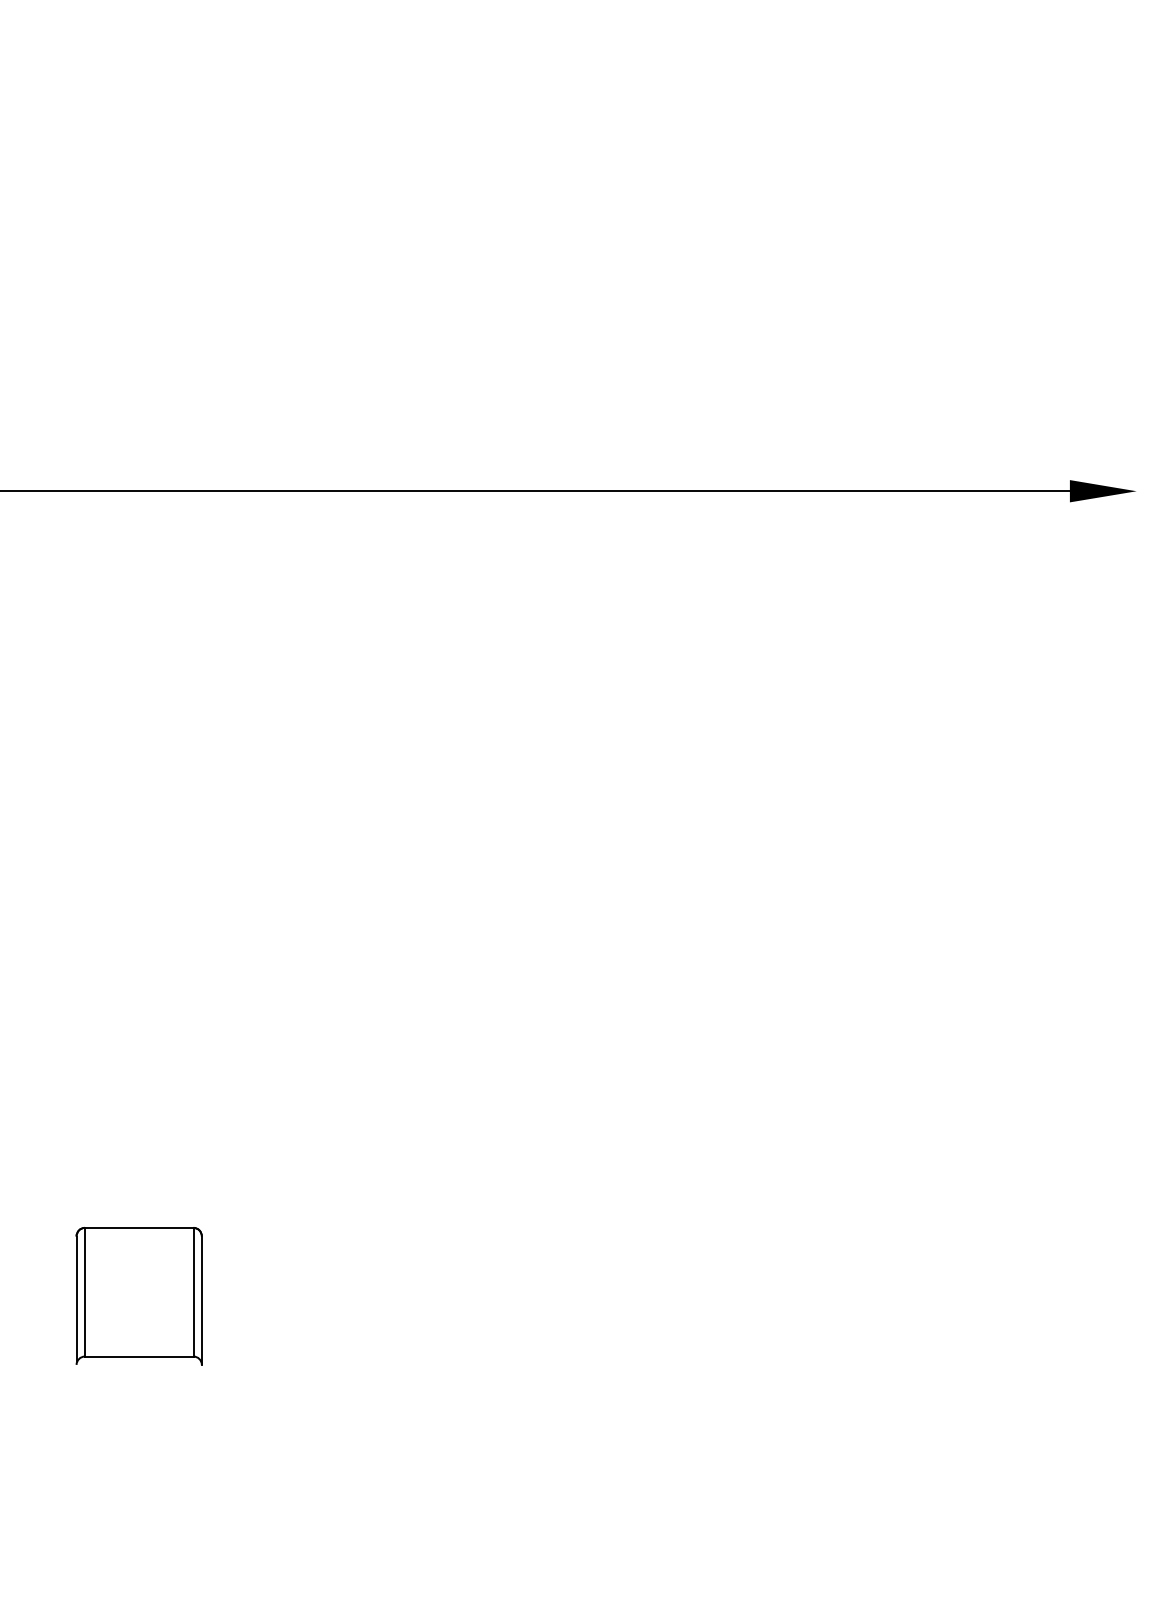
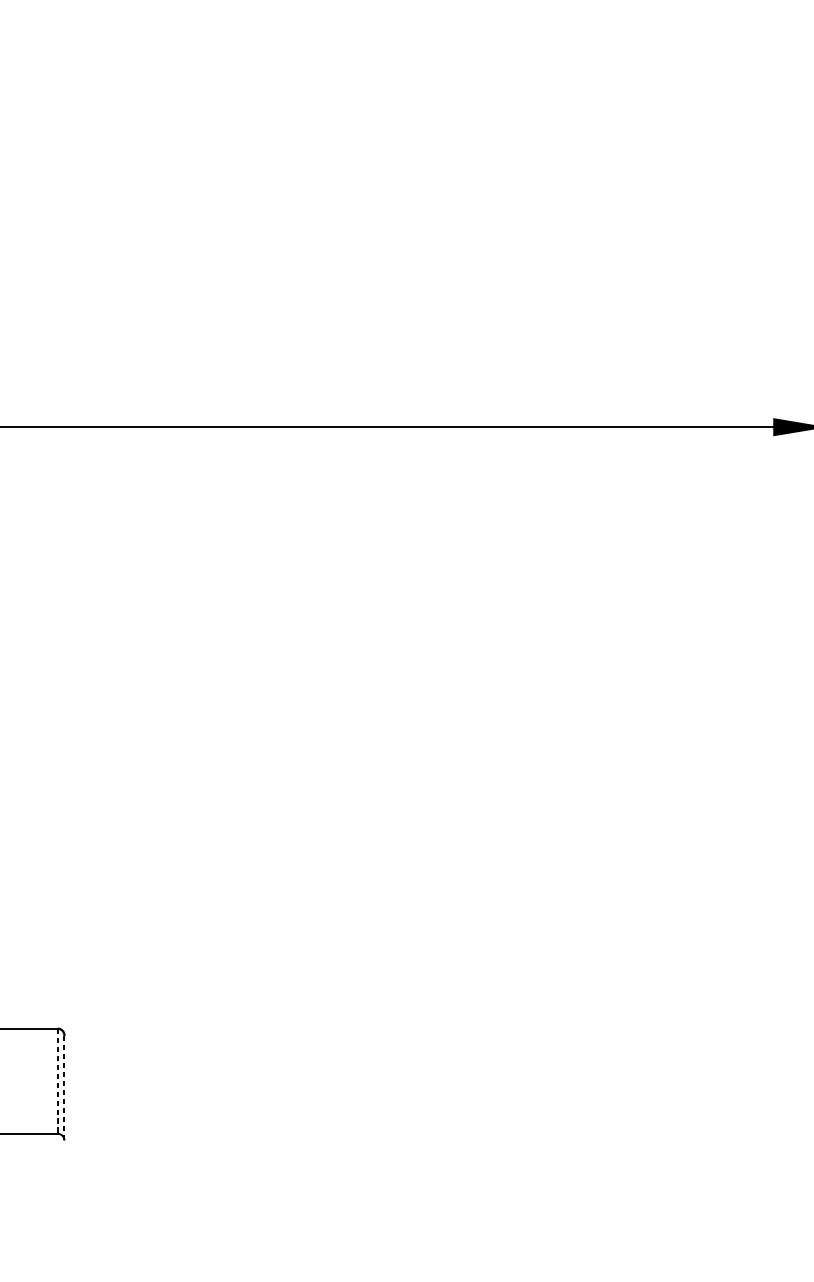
line: (193, 1292) -> (57, 1081), solid -> dashed
line: (201, 1301) -> (64, 1088), solid -> dashed

